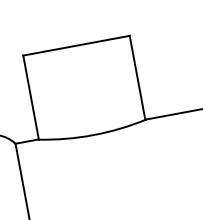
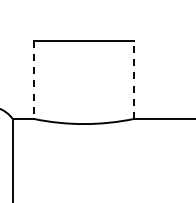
line: (137, 77) -> (133, 79), solid -> dashed
line: (31, 98) -> (34, 80), solid -> dashed

